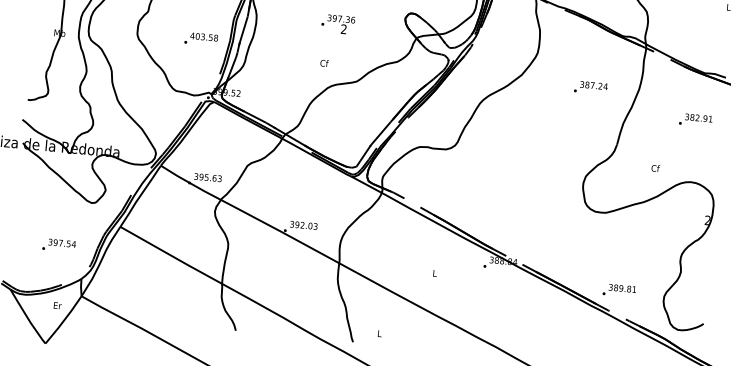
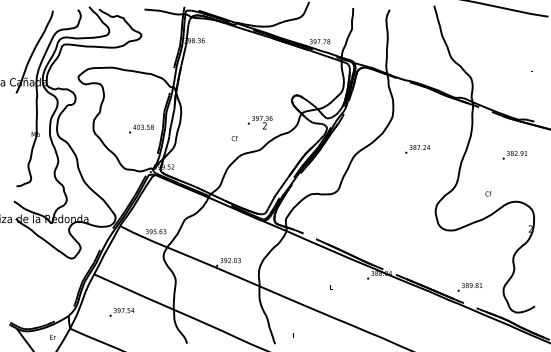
text: (337, 24) -> (259, 122), moved
text: (590, 87) -> (417, 149), moved
text: (58, 245) -> (121, 312), moved

